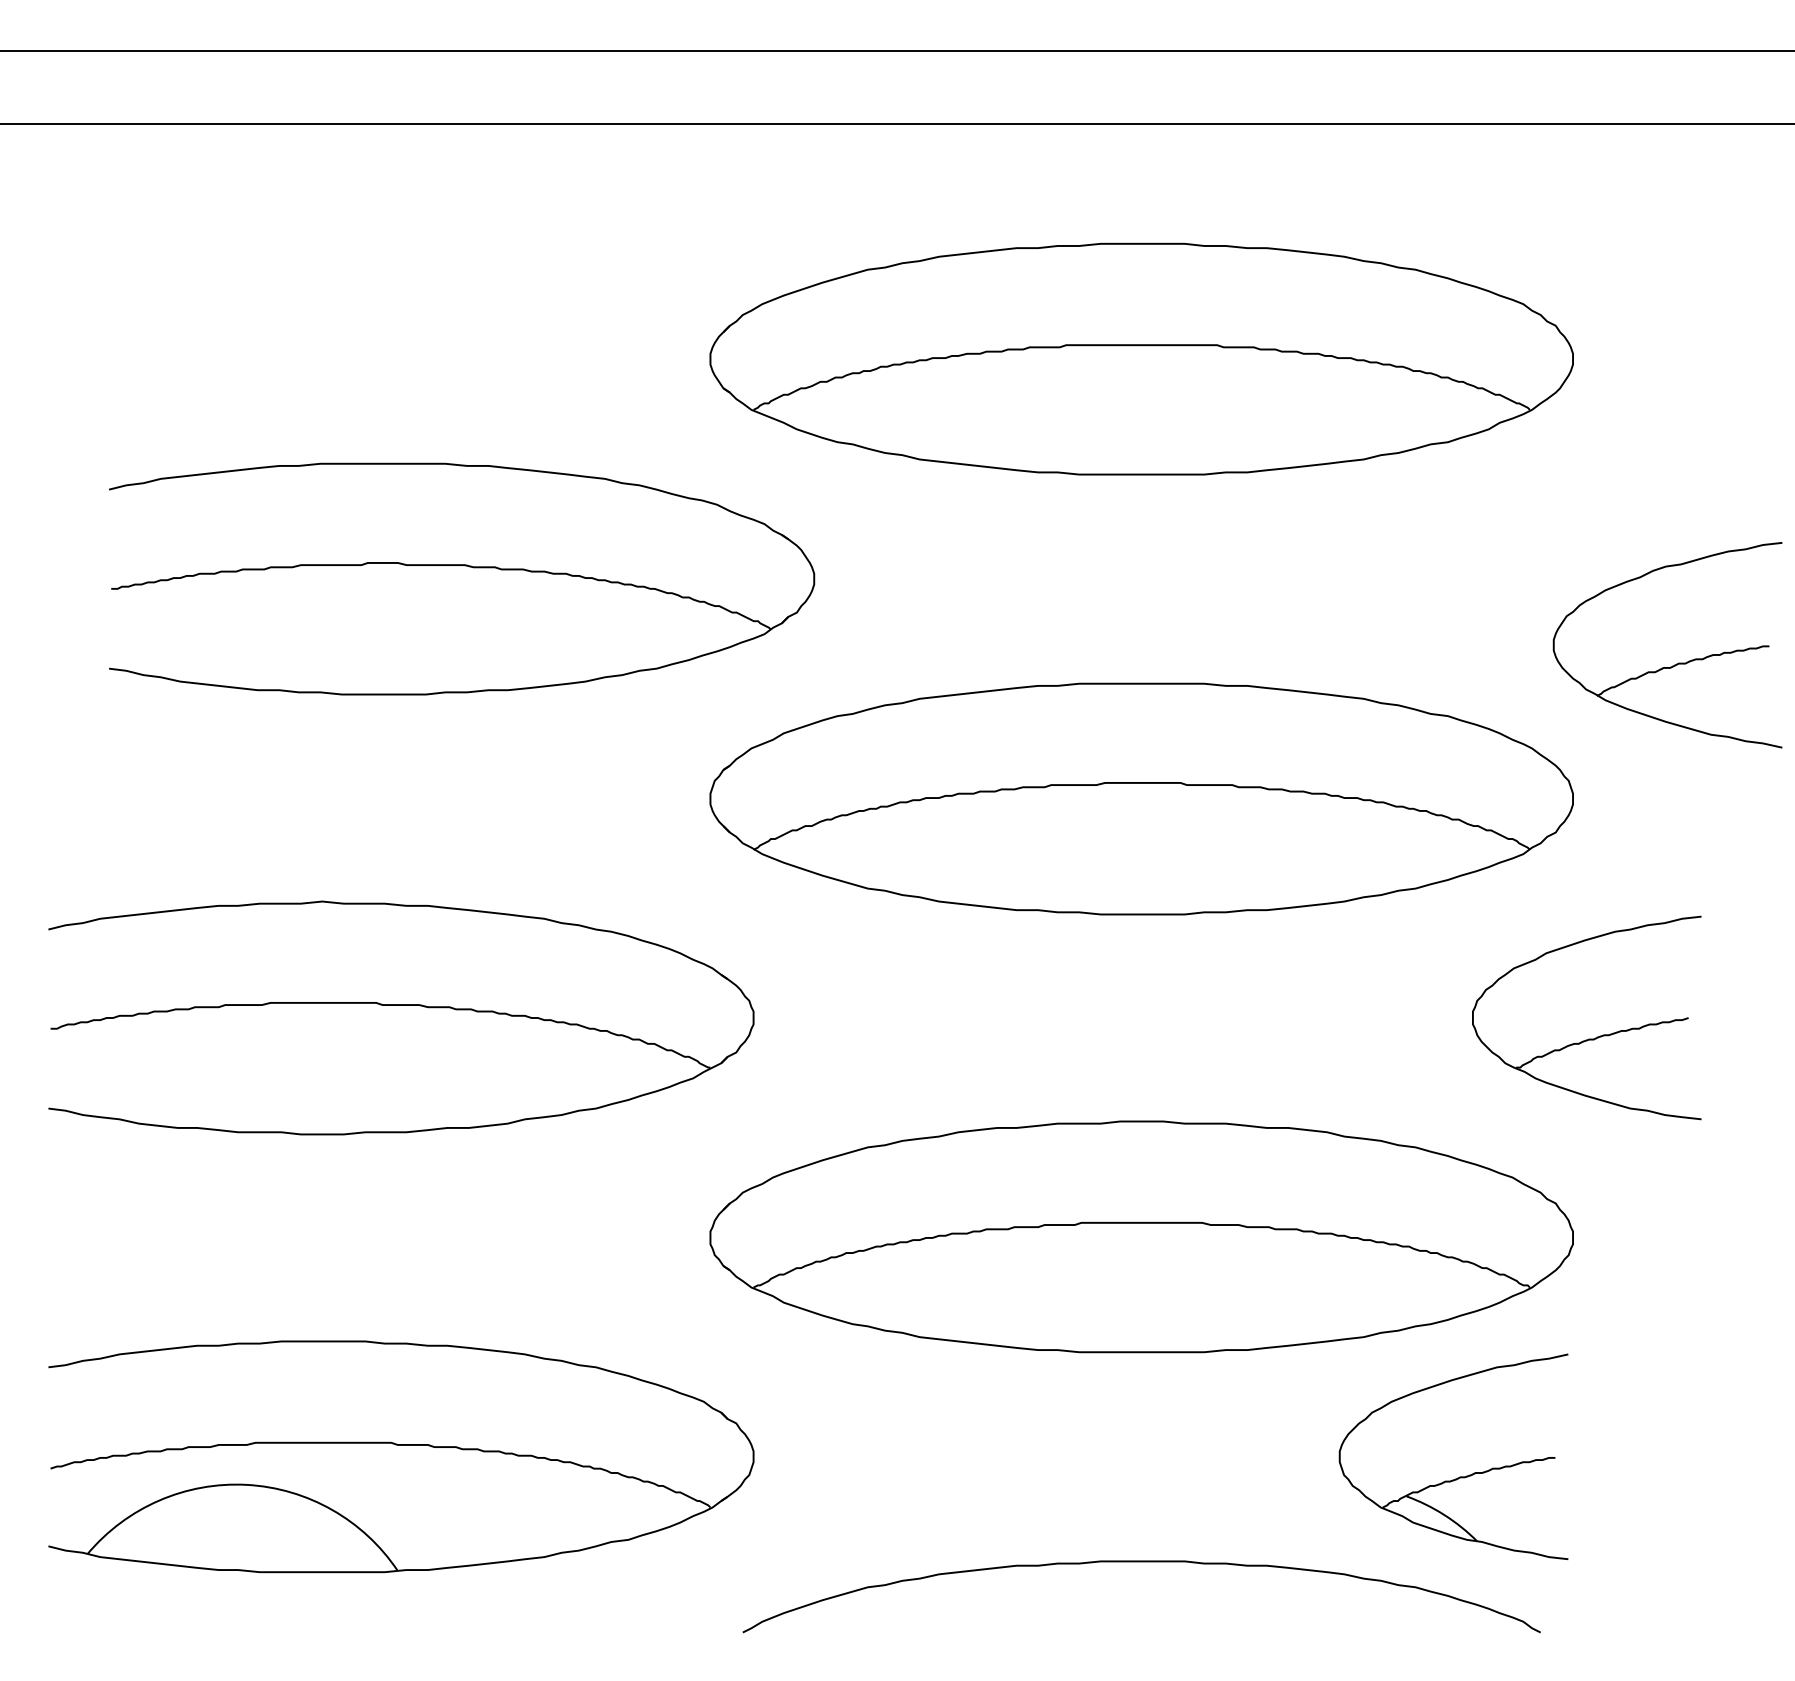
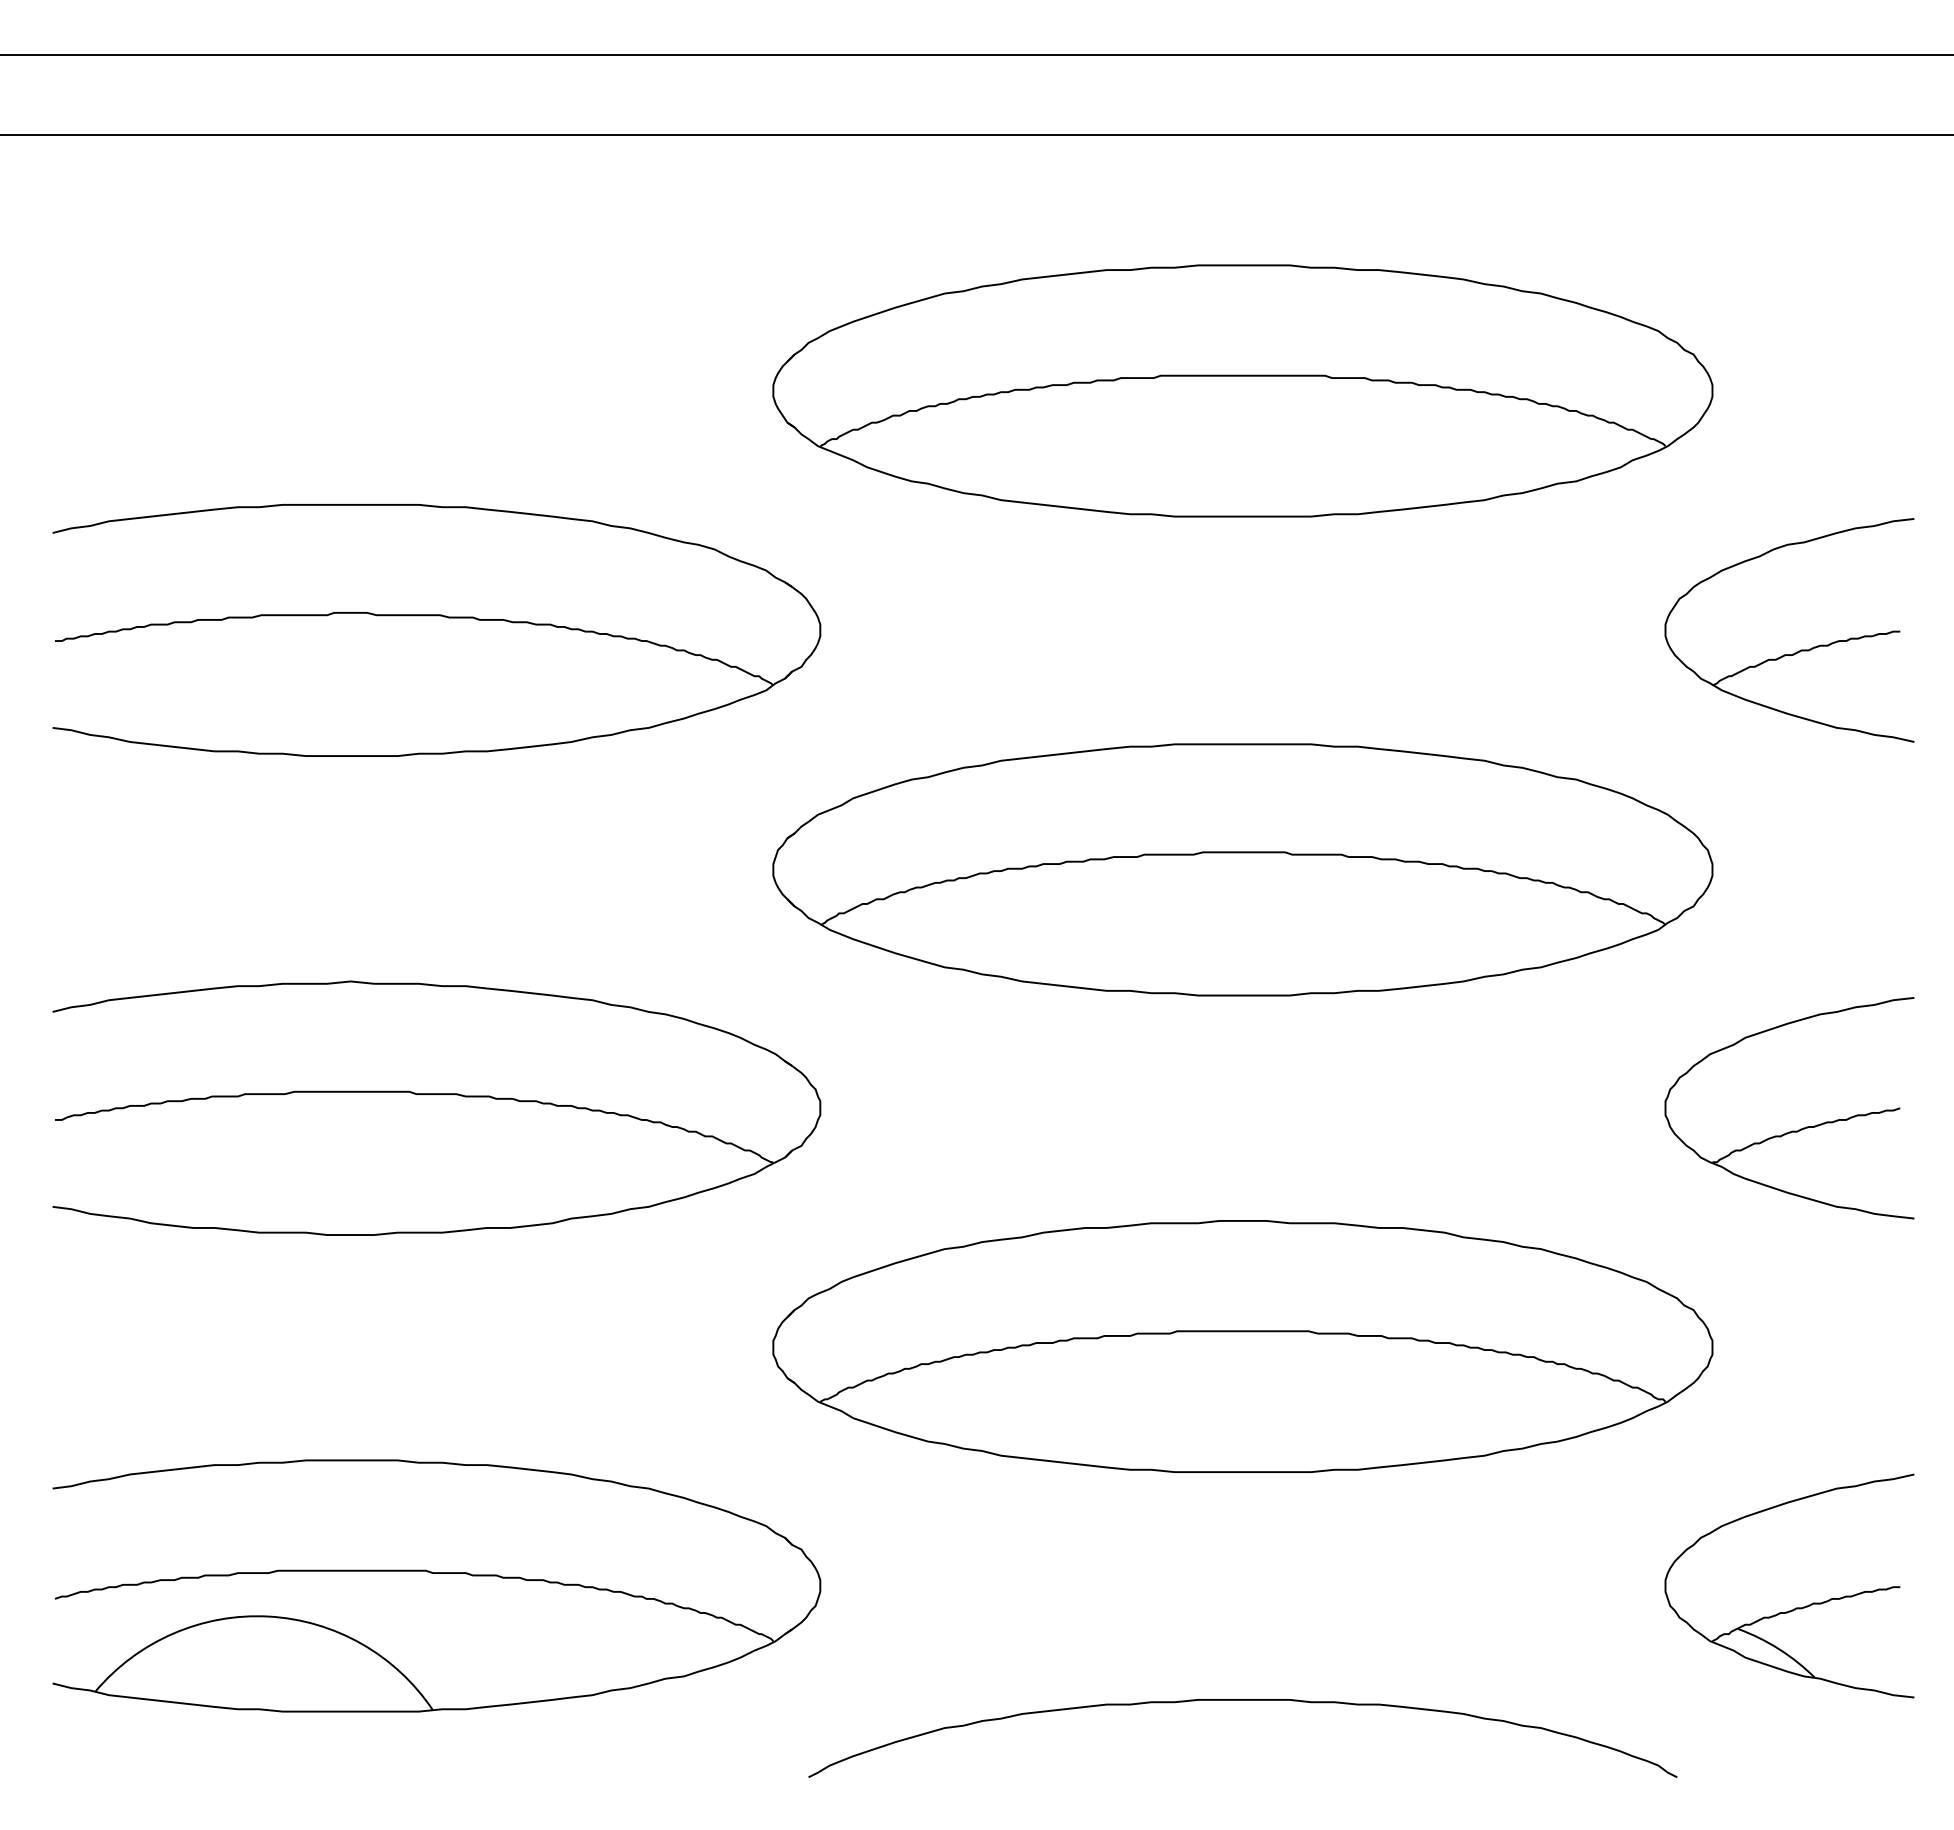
part: (461, 566) -> (436, 616), moved
part: (1676, 663) -> (1799, 650), moved
part: (1589, 1038) -> (1792, 1130), moved
part: (1460, 1476) -> (1796, 1607), moved

